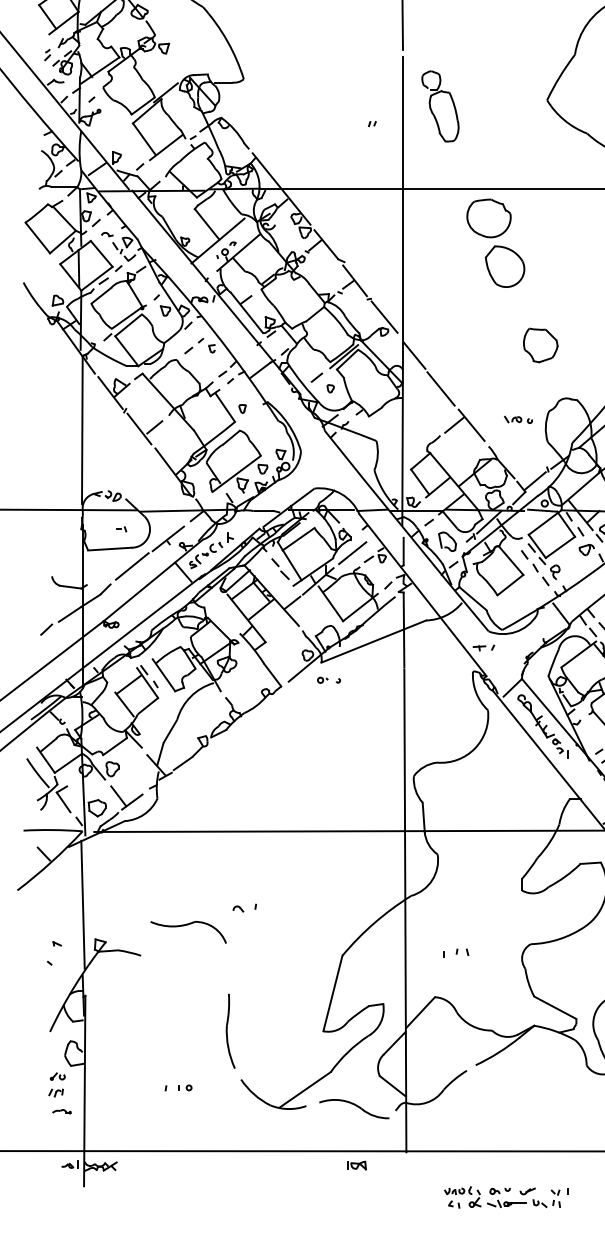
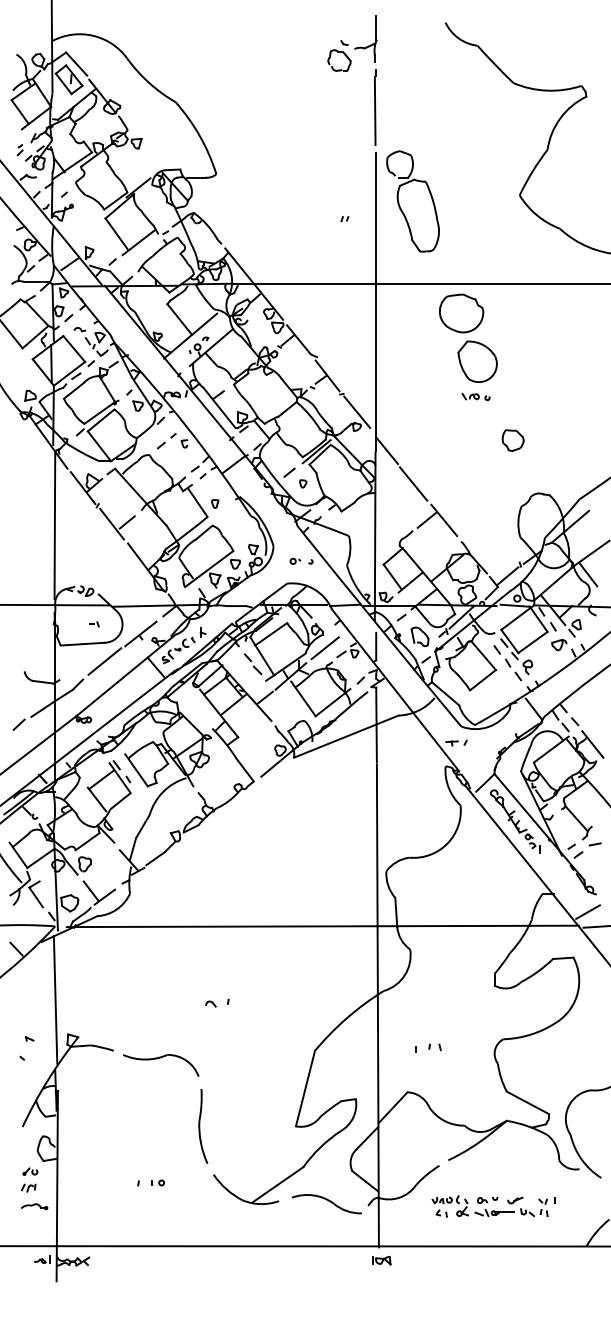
part: (439, 106) -> (412, 201), size x1.43
part: (539, 345) -> (512, 440), size x0.62
part: (517, 419) -> (475, 396), moved
part: (328, 679) -> (301, 560), moved
part: (187, 925) -> (160, 1058), moved
part: (61, 1111) -> (34, 1206), size x1.43
part: (356, 1165) -> (381, 1260), moved
part: (505, 1197) -> (493, 1206), moved

